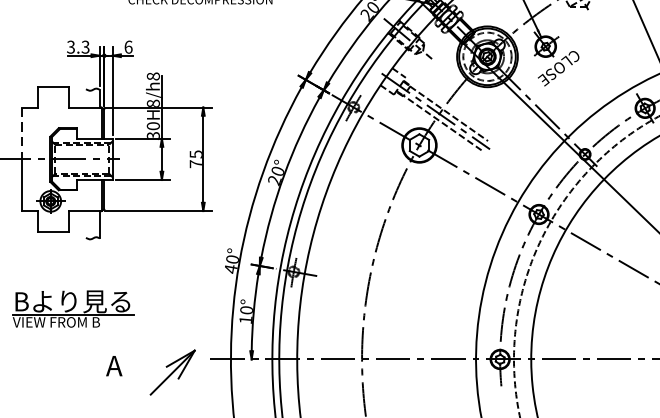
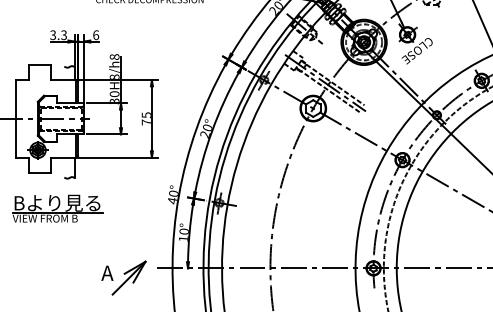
line: (21, 134) -> (16, 100), dashed -> solid
part: (72, 308) -> (57, 208), moved
text: (114, 365) -> (107, 272), moved

